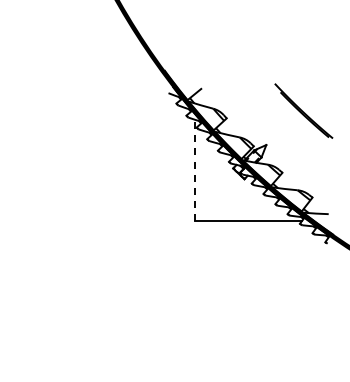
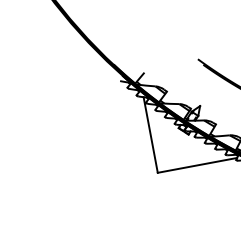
line: (195, 170) -> (150, 134), dashed -> solid

